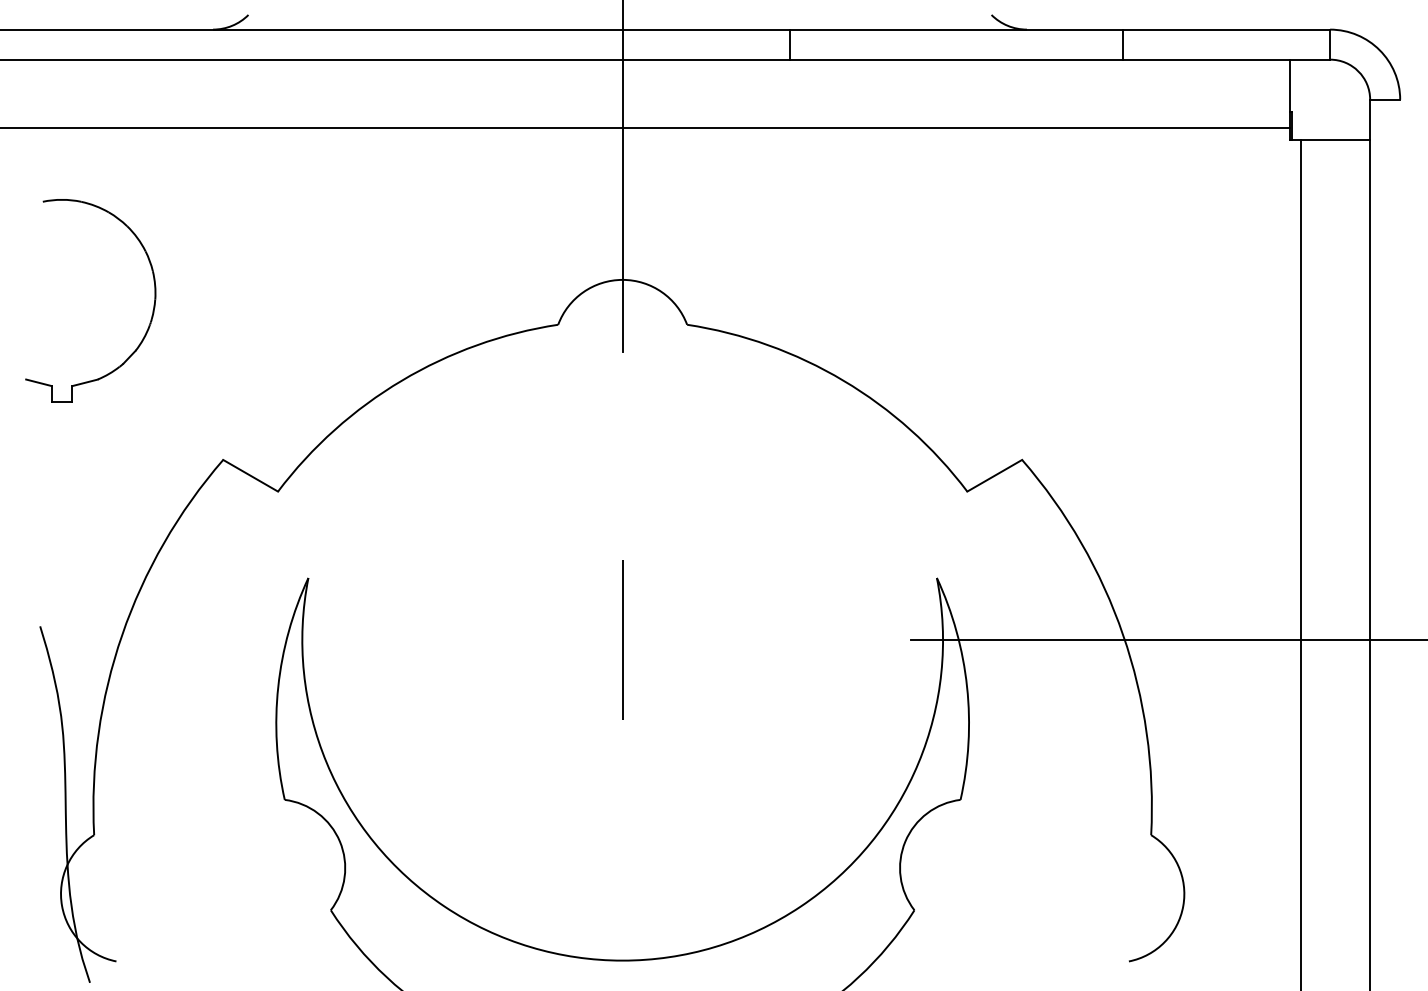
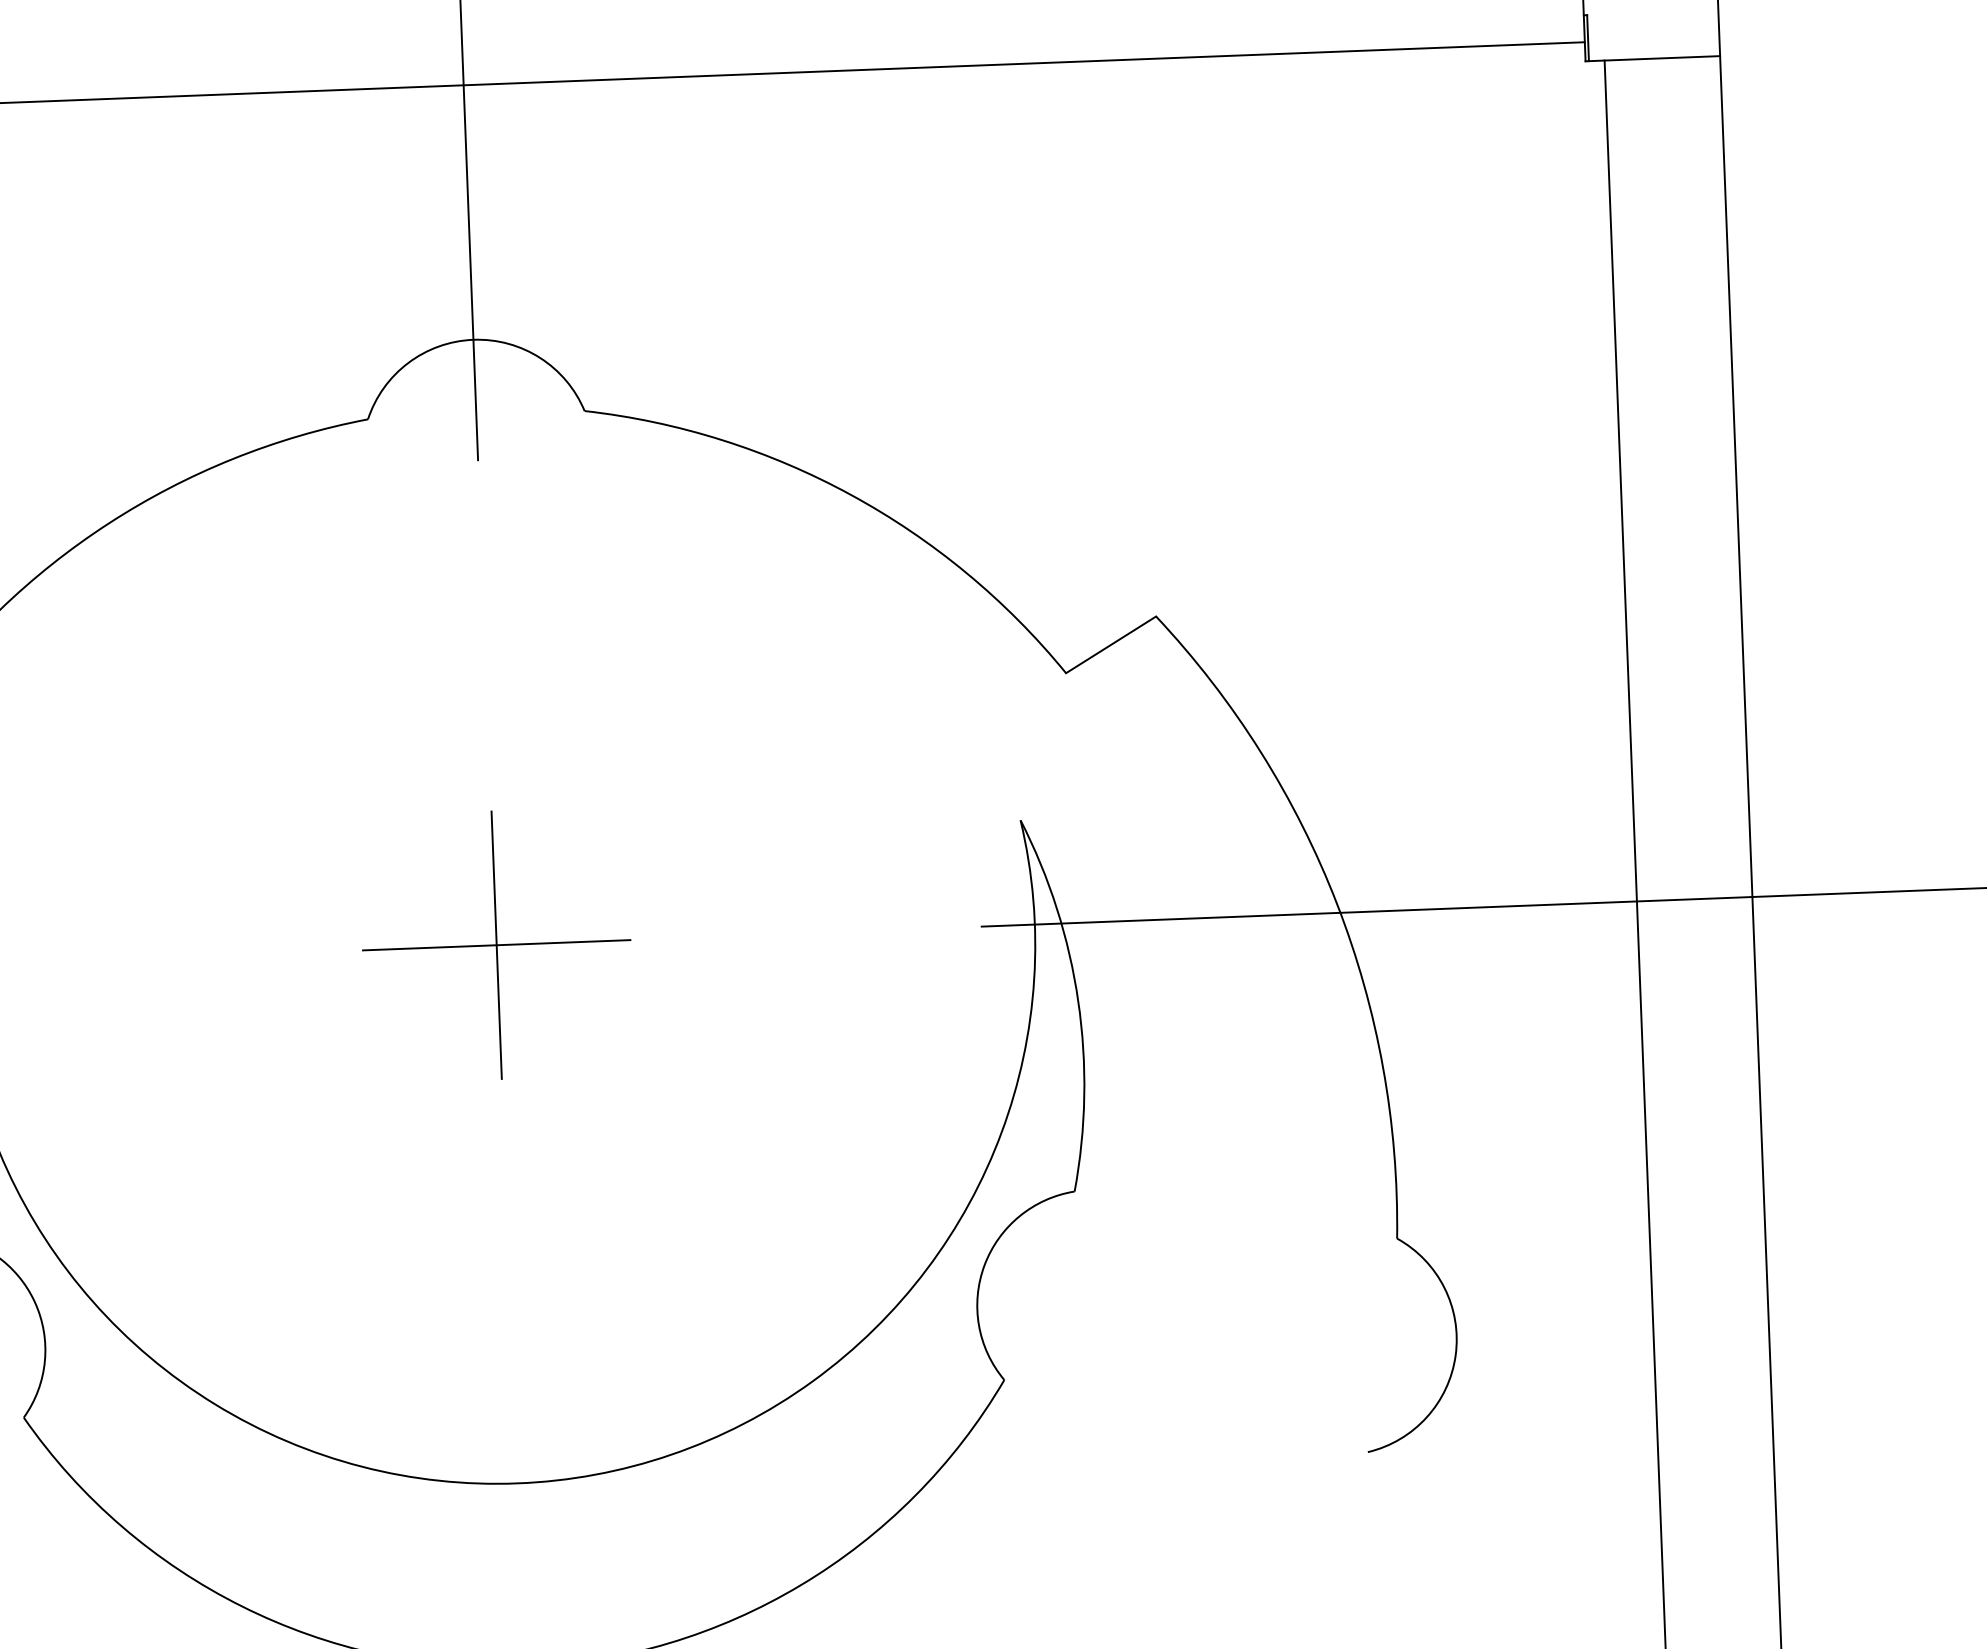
line: (622, 640) -> (496, 945), added

